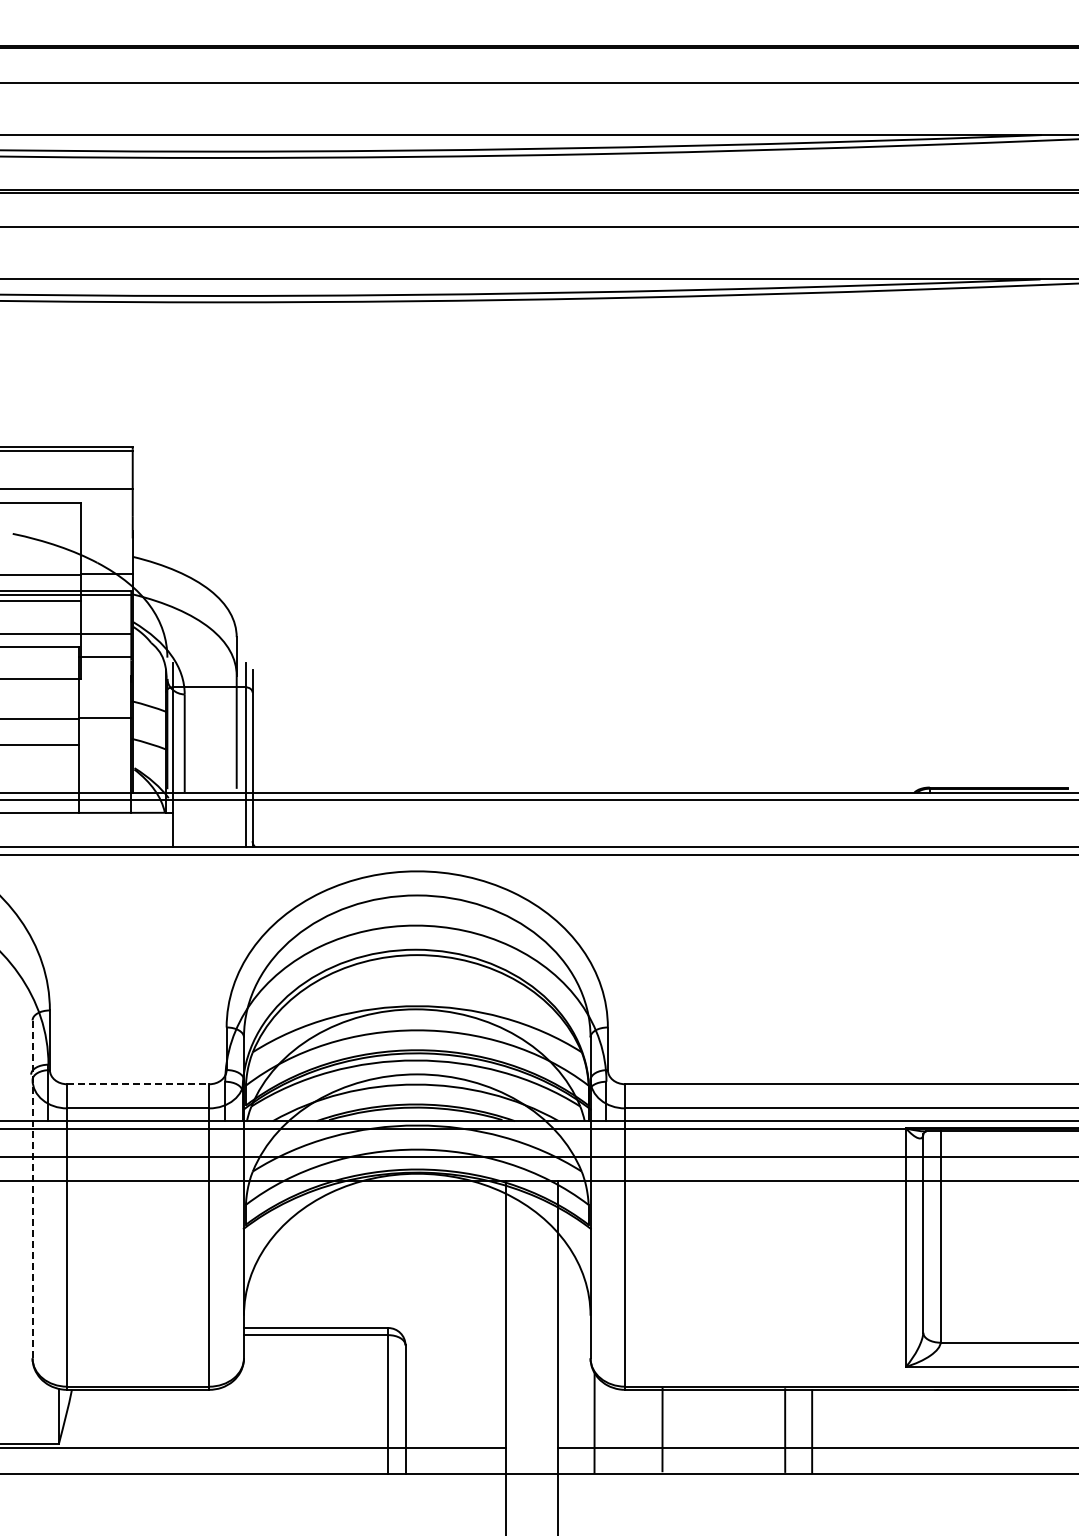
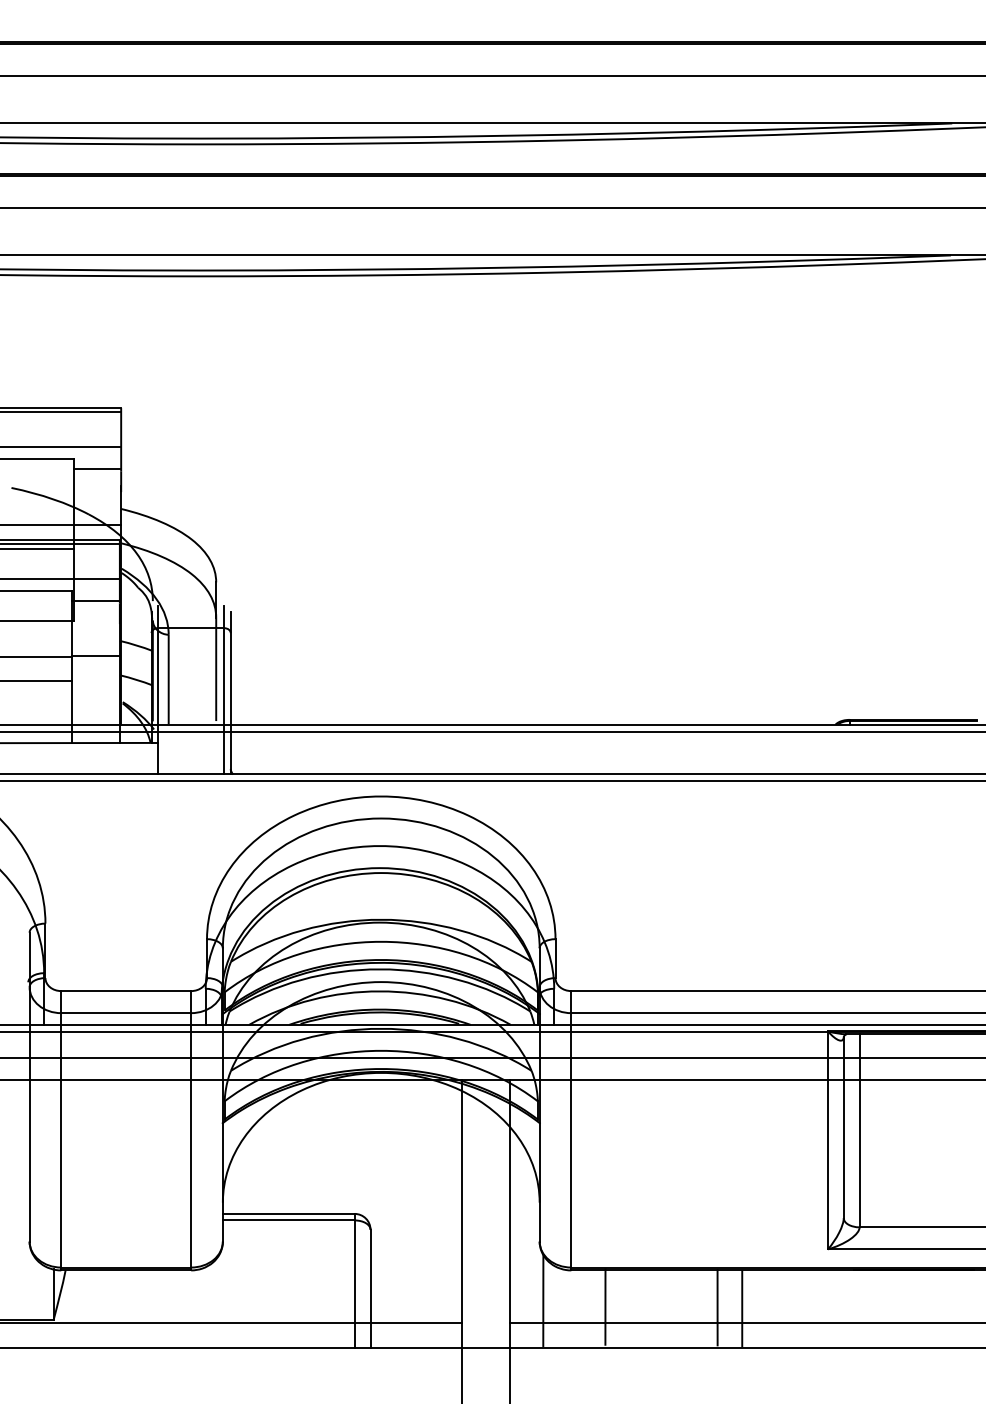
line: (106, 512) -> (97, 468), added
line: (138, 1084) -> (126, 991), dashed -> solid
line: (32, 1189) -> (29, 1087), dashed -> solid

